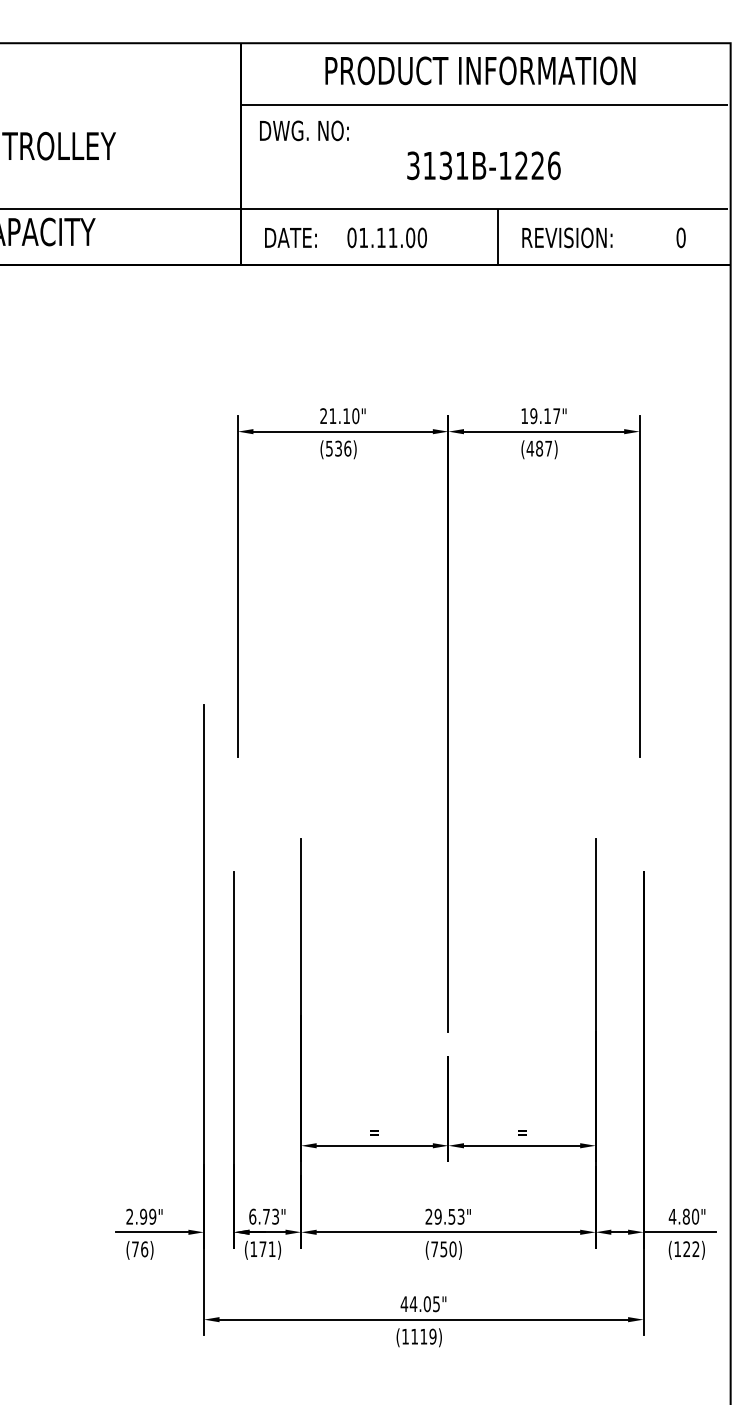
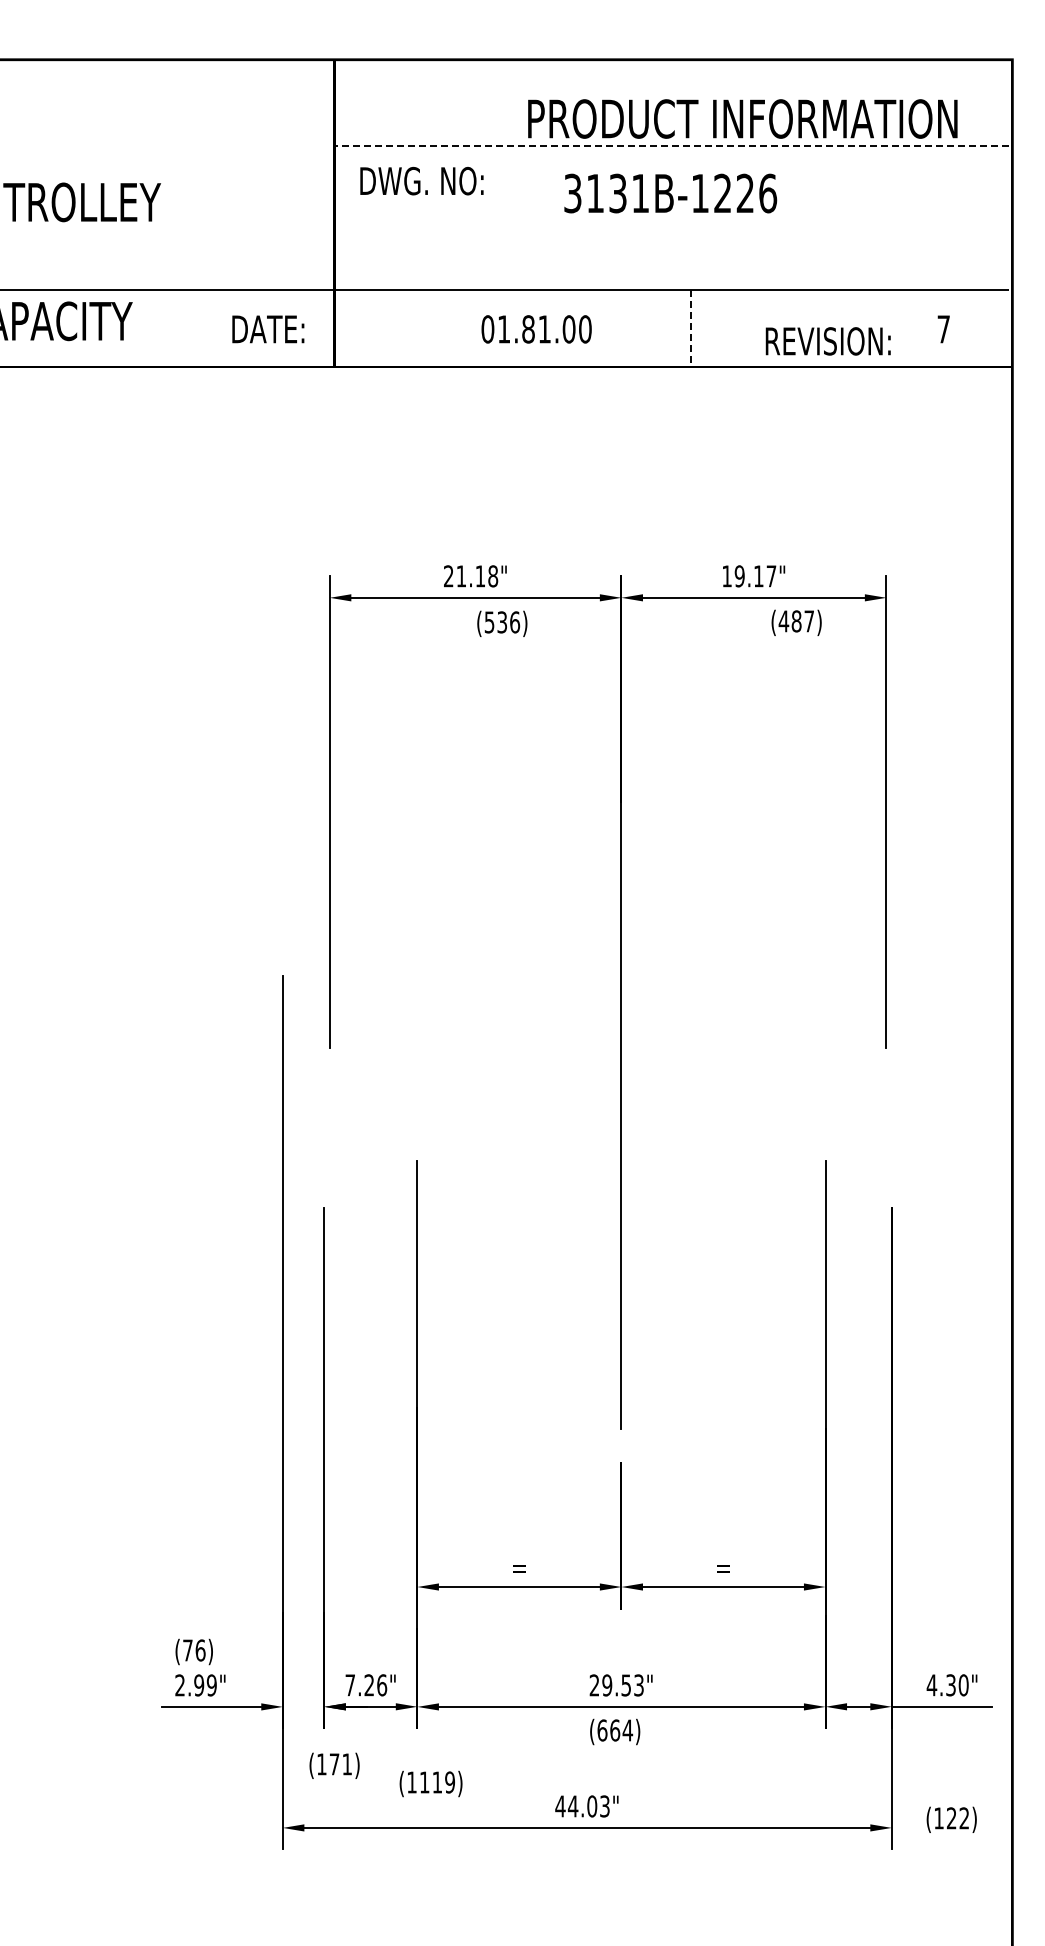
text: (480, 70) -> (742, 118), moved
line: (483, 105) -> (670, 145), solid -> dashed
text: (483, 165) -> (670, 193), moved
text: (291, 237) -> (268, 329), moved
text: (381, 237) -> (528, 329), 01.11.00 -> 01.81.00
line: (498, 237) -> (690, 328), solid -> dashed
text: (566, 237) -> (827, 341), moved
text: (680, 237) -> (943, 329), 0 -> 7
text: (356, 416) -> (493, 576), 21.10" -> 21.18"
text: (338, 449) -> (502, 623), moved
text: (539, 449) -> (796, 622), moved
text: (264, 1216) -> (366, 1685), 6.73" -> 7.26"
text: (685, 1216) -> (950, 1685), 4.80" -> 4.30"
text: (444, 1249) -> (615, 1730), (750) -> (664)
text: (139, 1250) -> (193, 1651), moved
text: (262, 1250) -> (334, 1765), moved
text: (686, 1250) -> (951, 1819), moved
text: (436, 1303) -> (604, 1805), 44.05" -> 44.03"
text: (418, 1337) -> (430, 1783), moved

